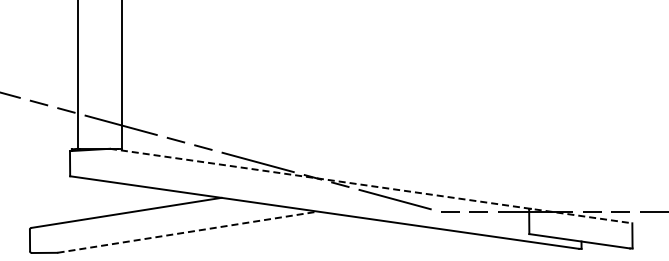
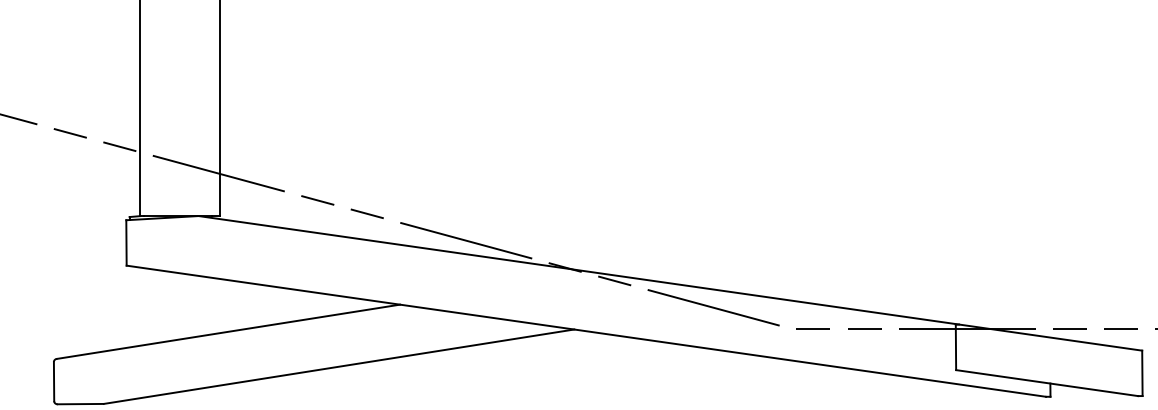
line: (371, 186) -> (670, 284), dashed -> solid
line: (187, 232) -> (338, 367), dashed -> solid

